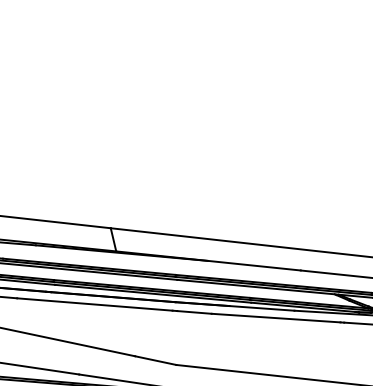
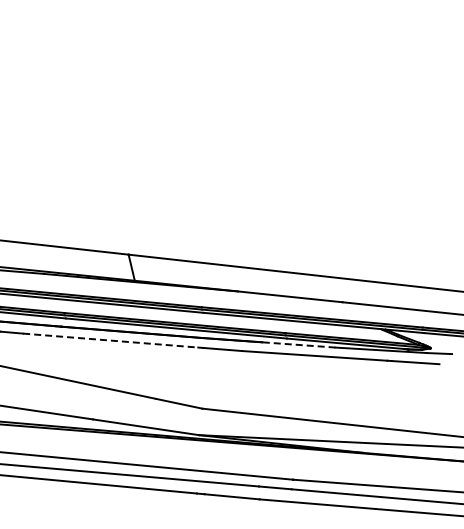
line: (94, 304) -> (110, 340), solid -> dashed
line: (261, 307) -> (298, 344), solid -> dashed

